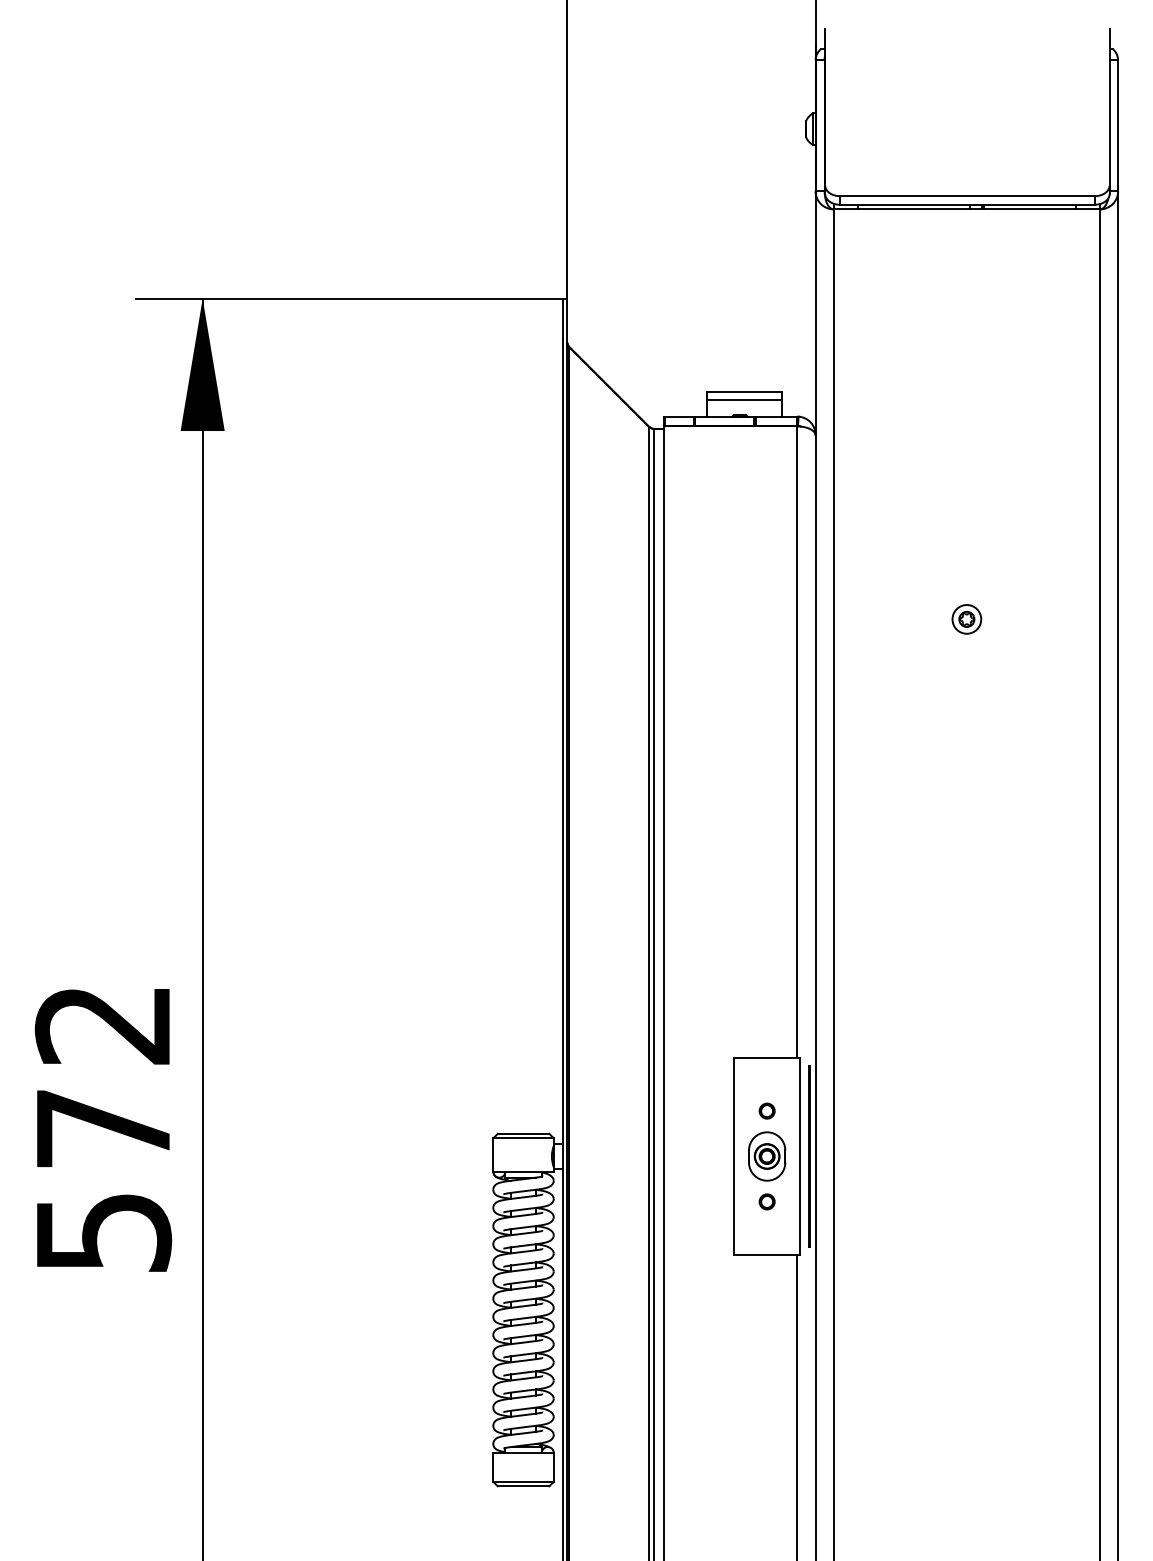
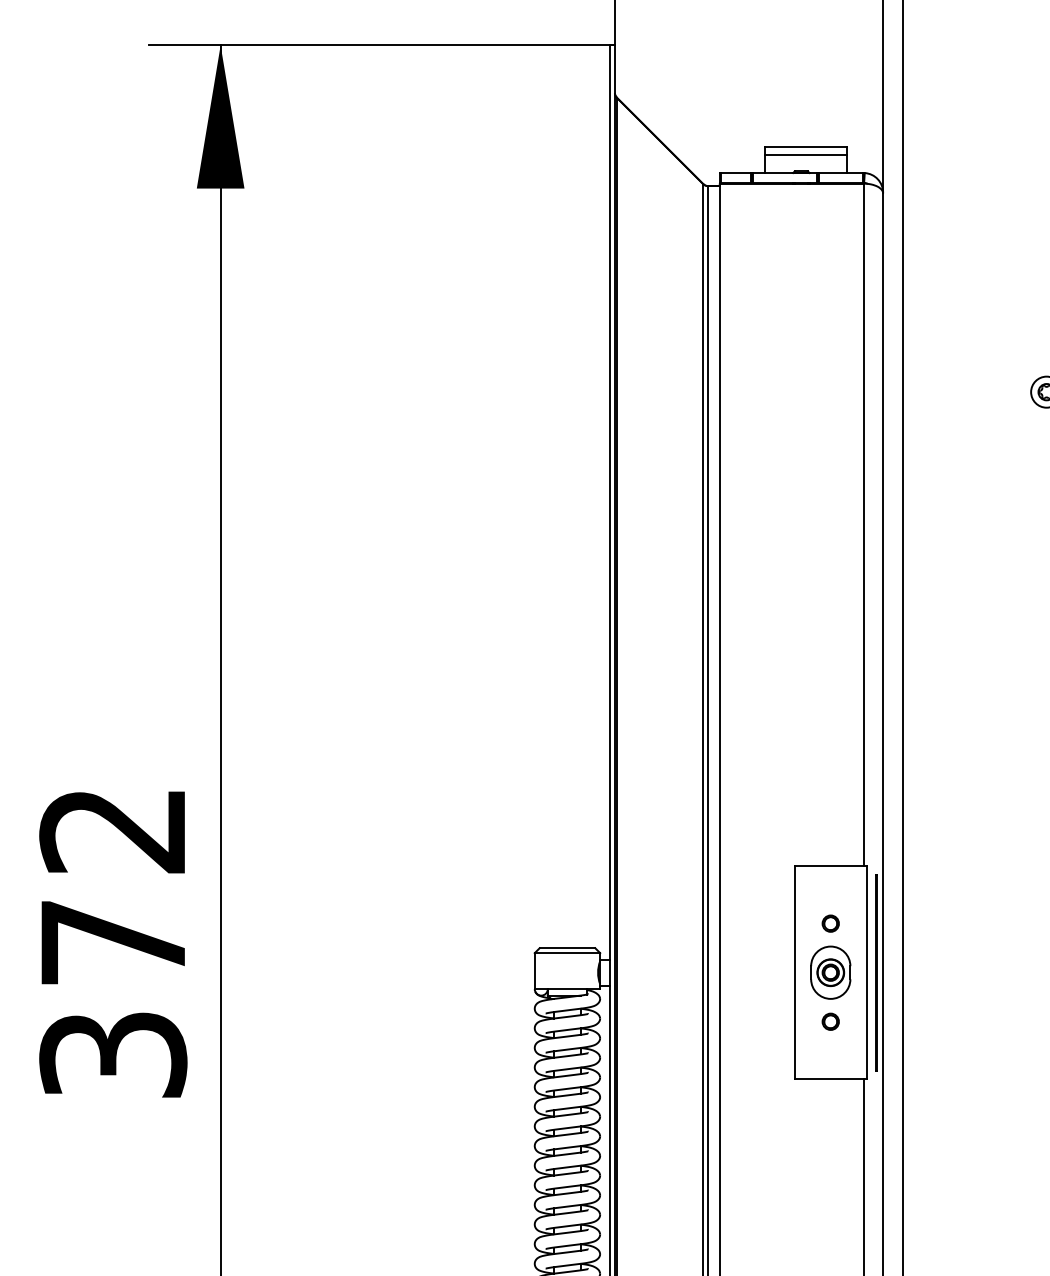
text: (102, 1232) -> (112, 1054), 572 -> 372

